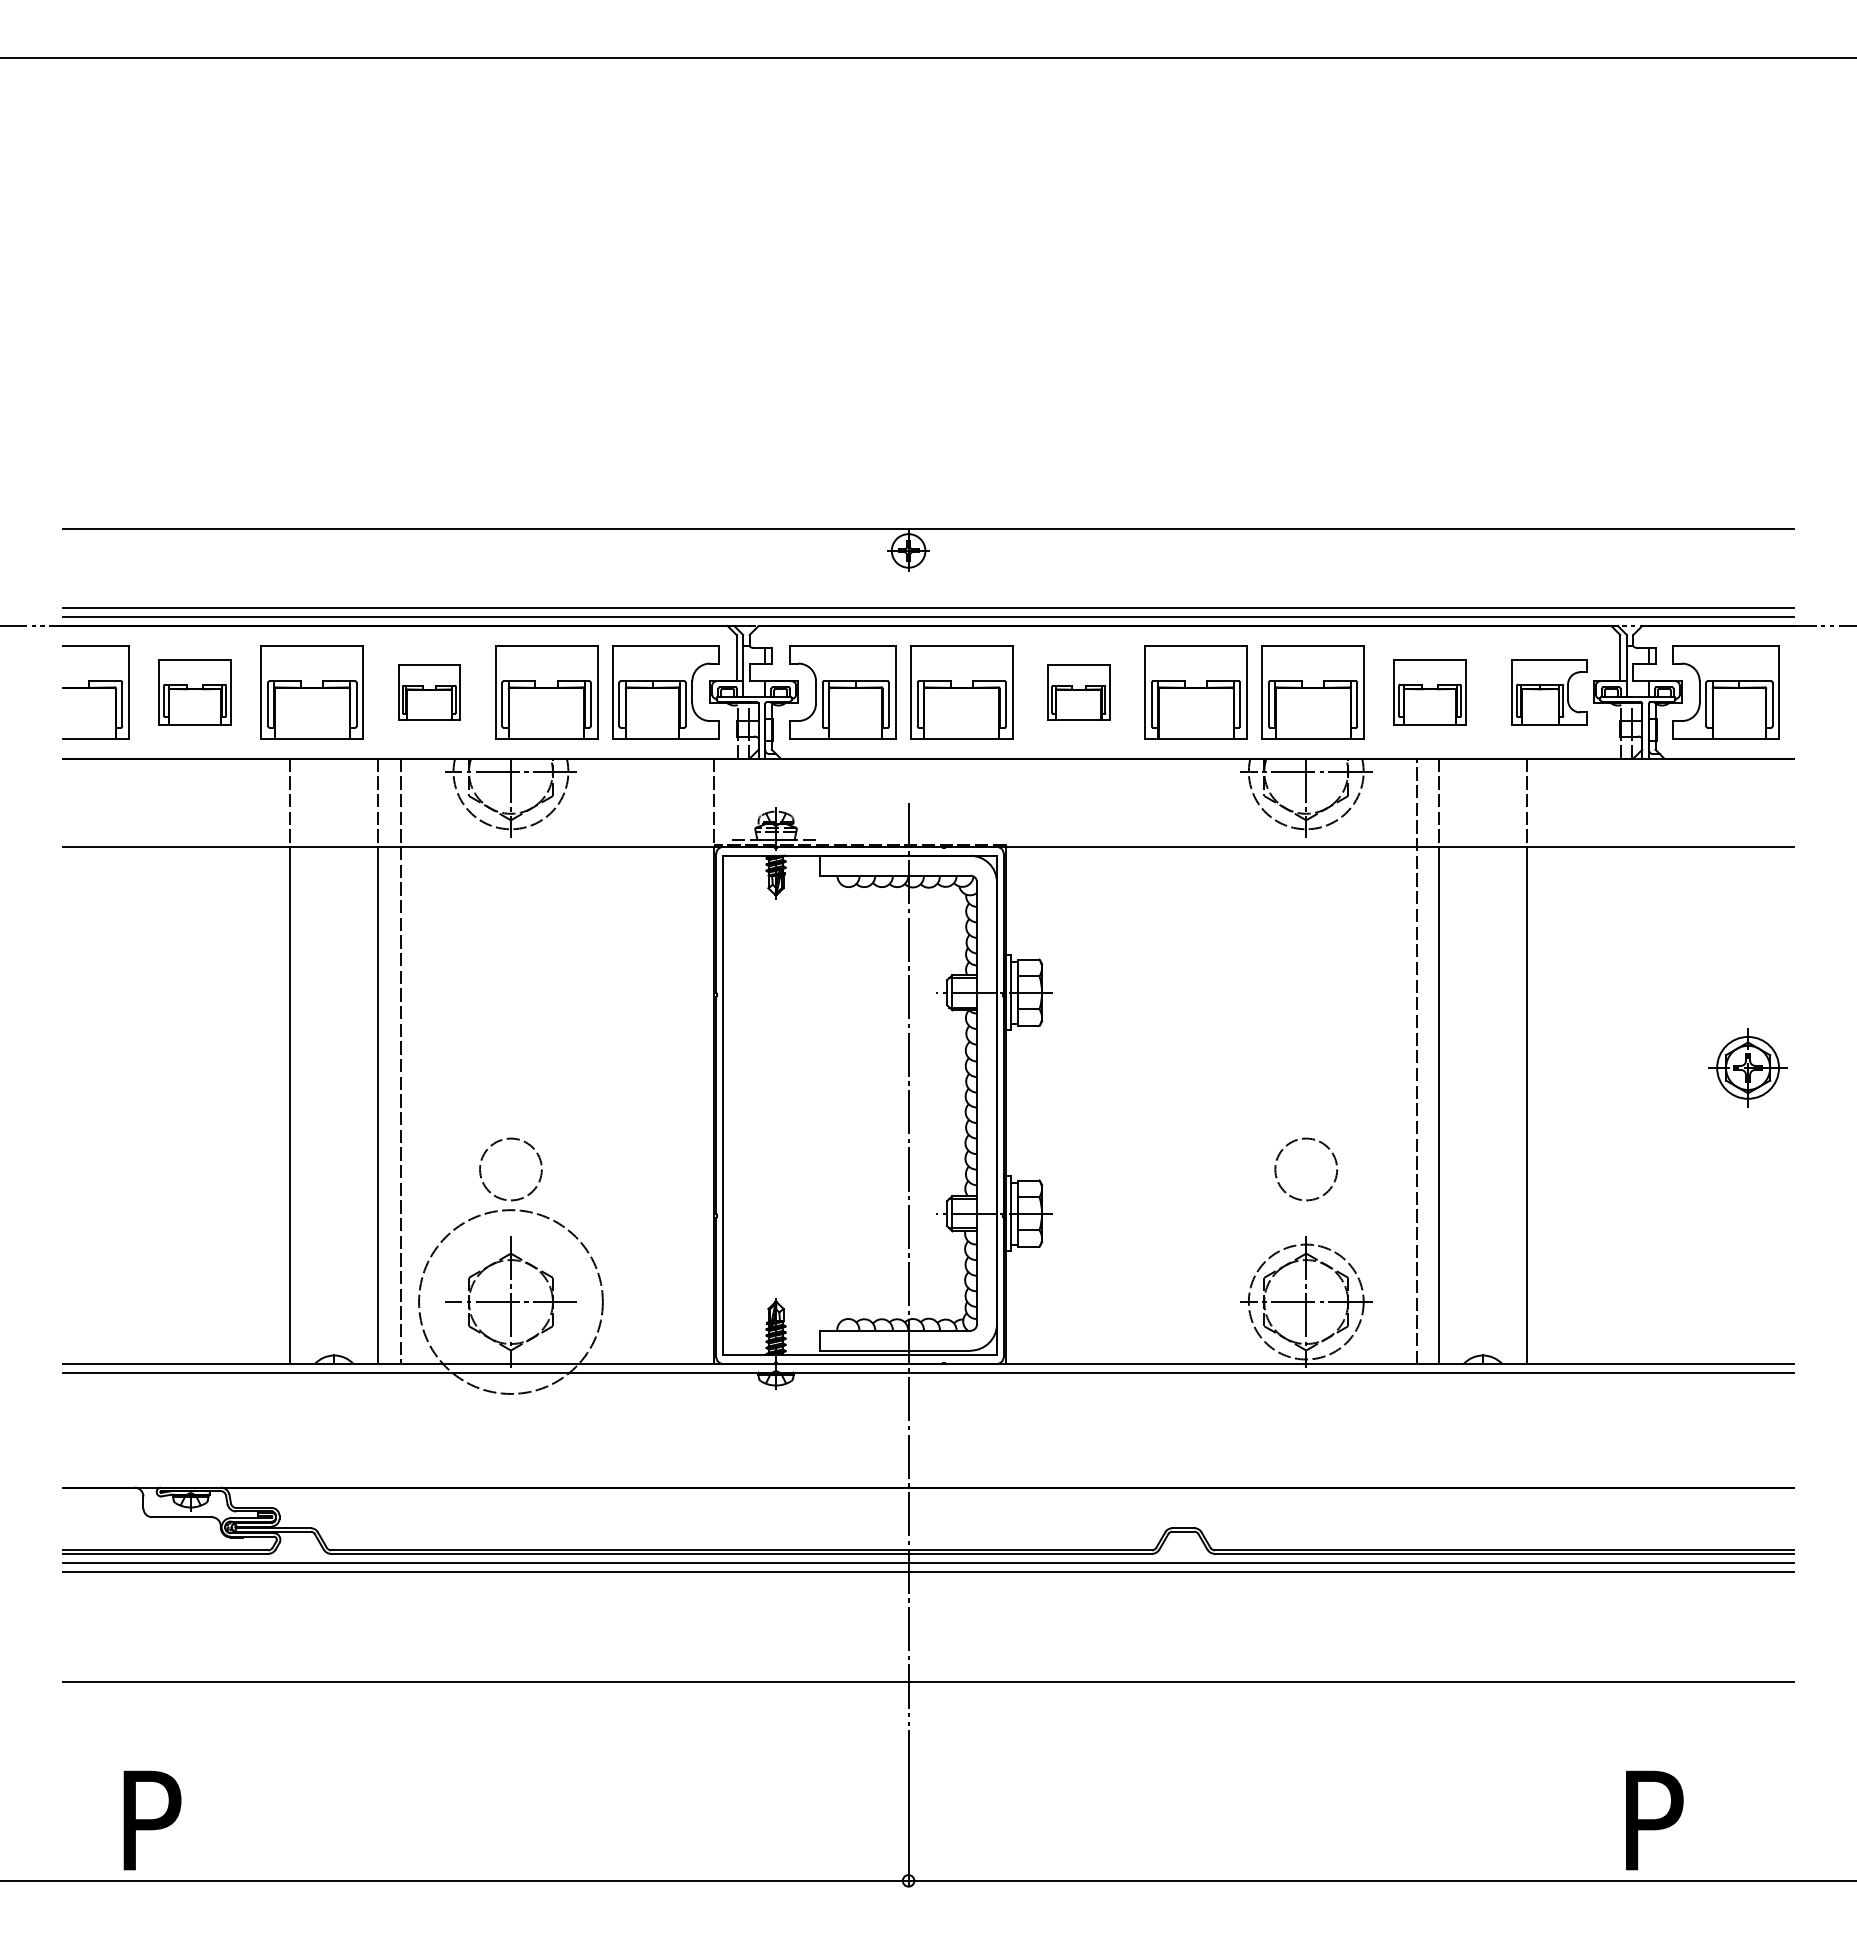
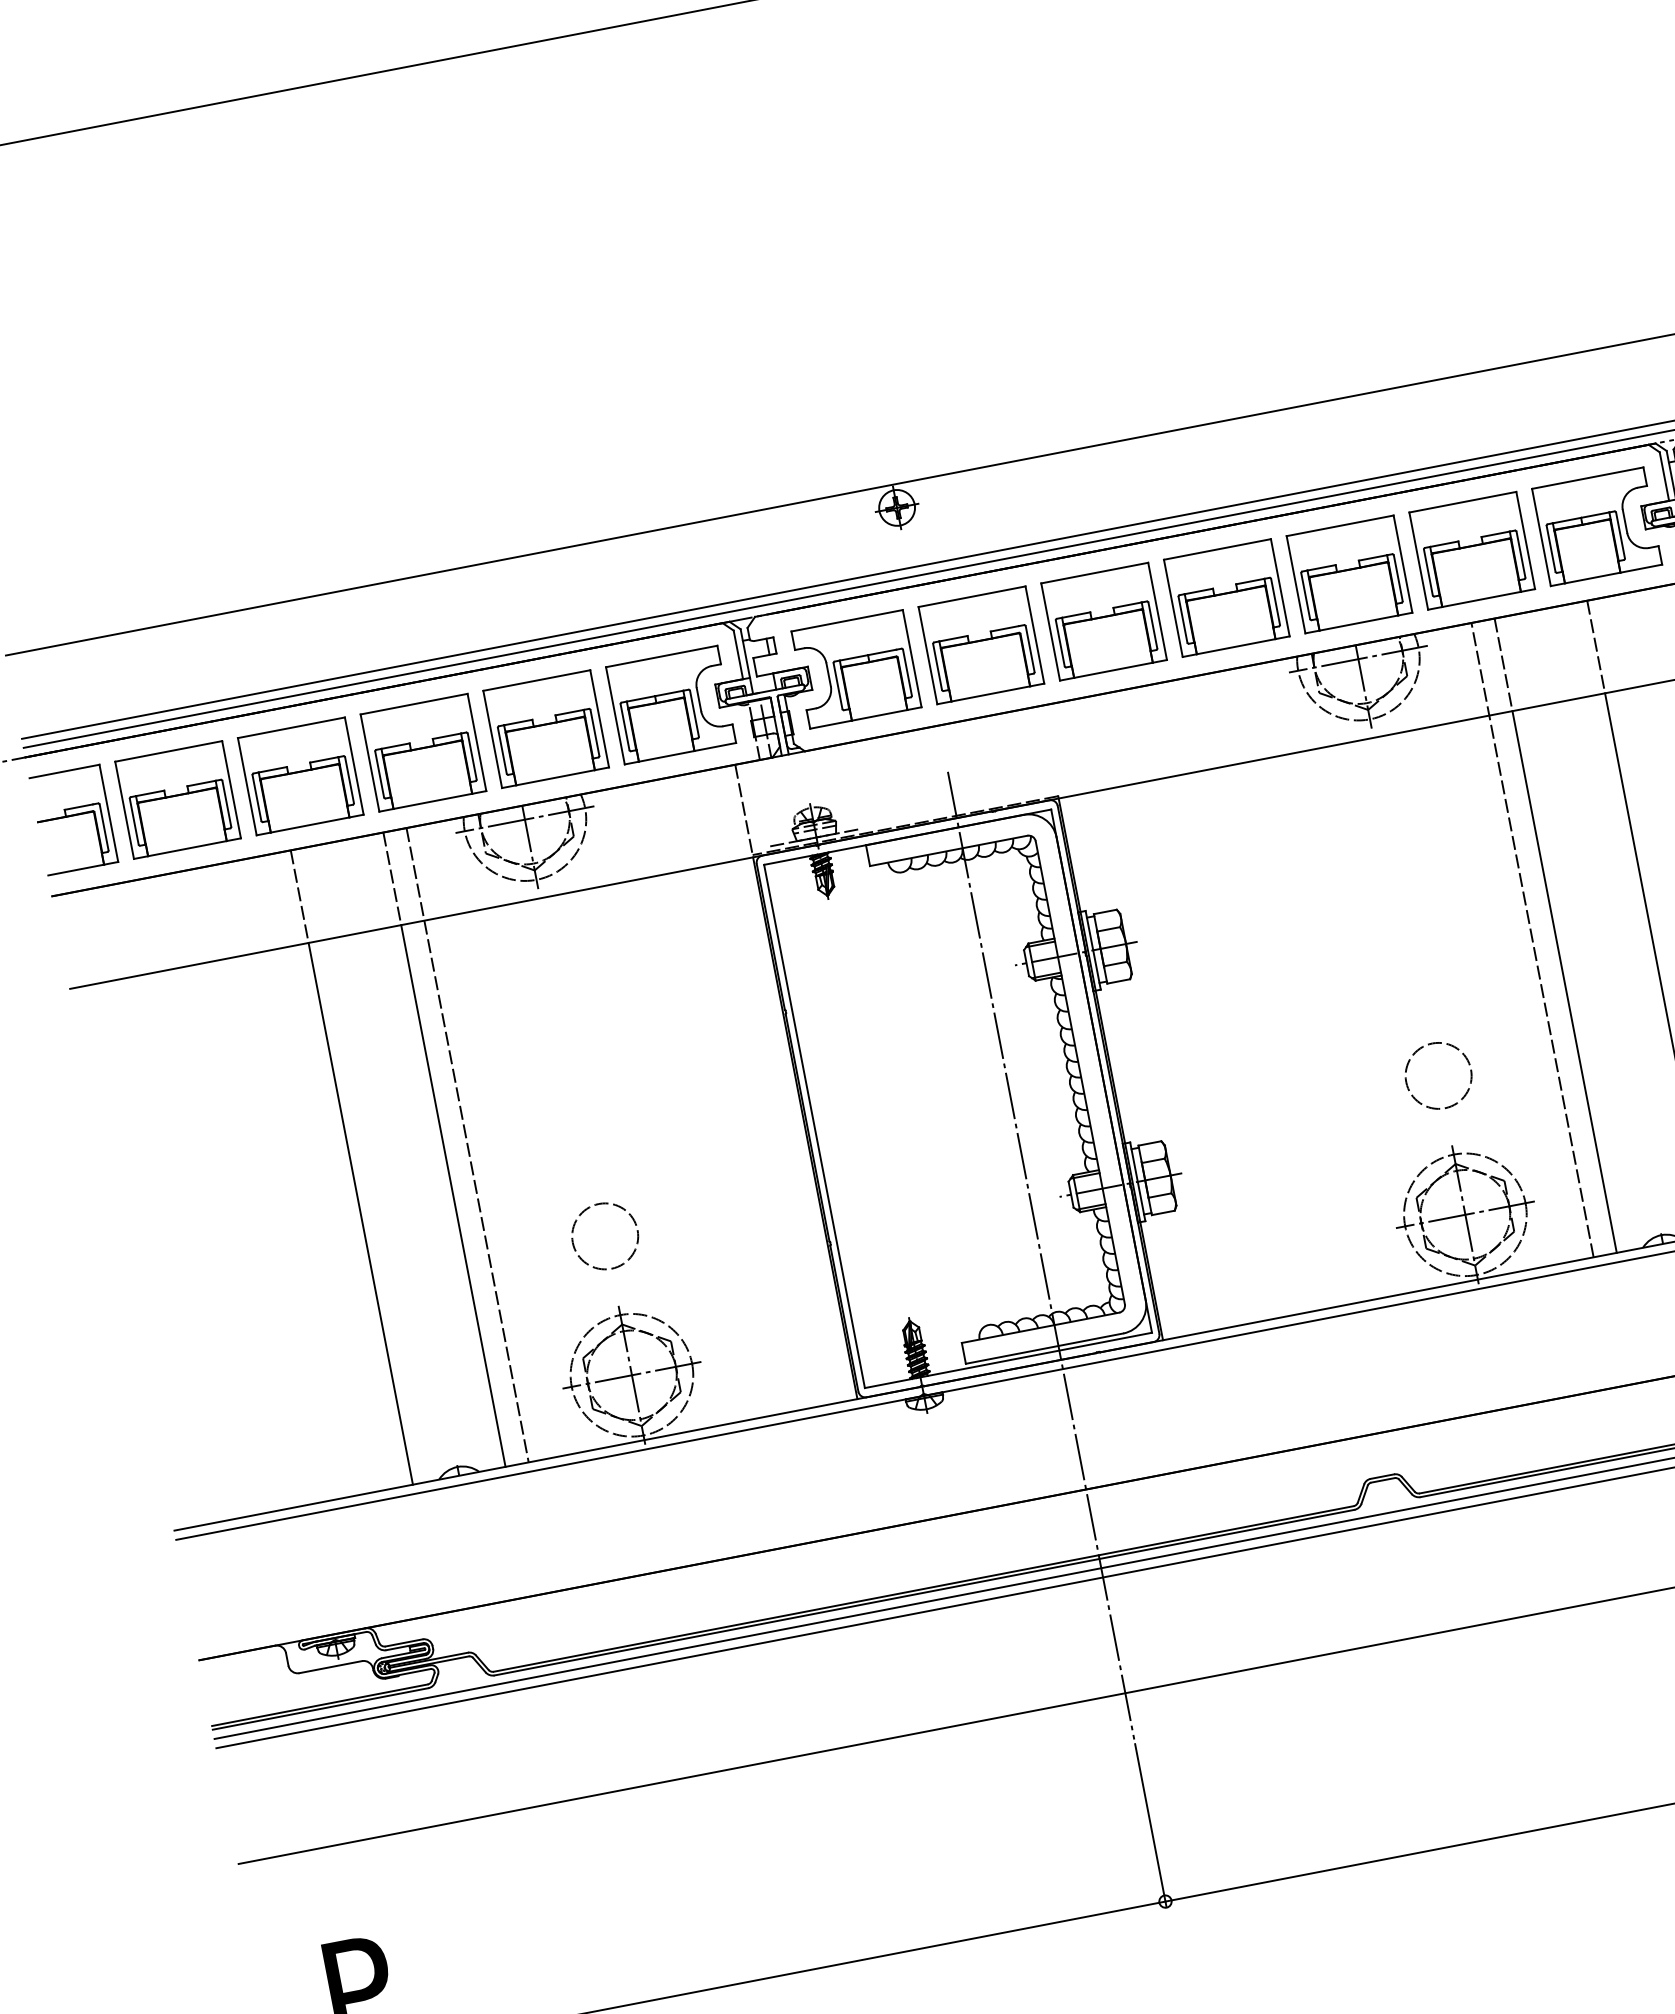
part: (194, 692) -> (177, 800), size x1.43
part: (428, 692) -> (422, 753), size x1.67
part: (1078, 692) -> (1103, 621), size x1.67
part: (1429, 692) -> (1471, 551), size x1.43
part: (1549, 692) -> (1597, 526), size x1.43
circle: (510, 1301) -> (631, 1374), size x0.62

